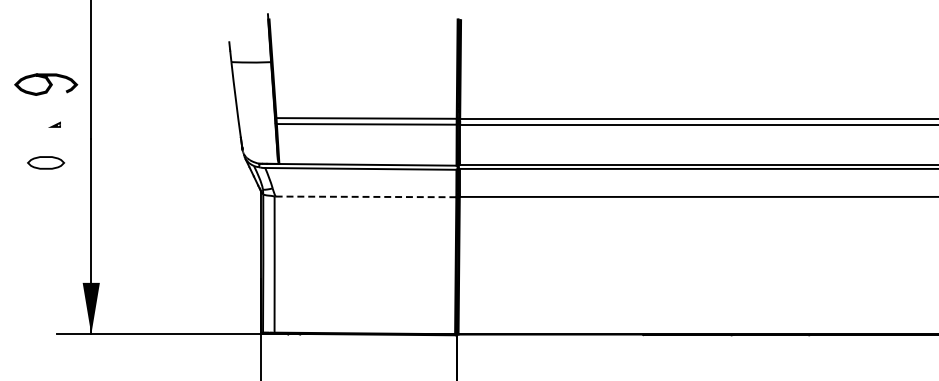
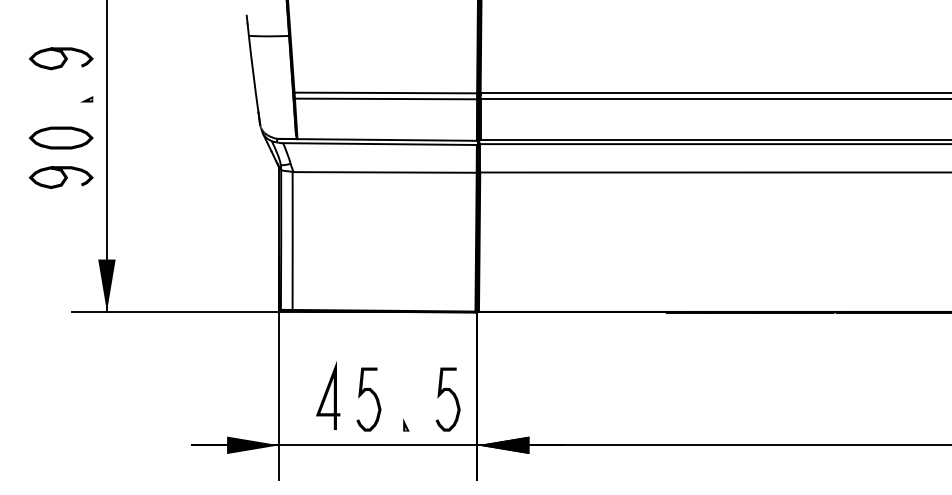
part: (54, 124) -> (86, 99), moved
part: (45, 162) -> (60, 137), size x1.67
line: (366, 196) -> (385, 172), dashed -> solid
curve: (48, 200) -> (63, 176), added

